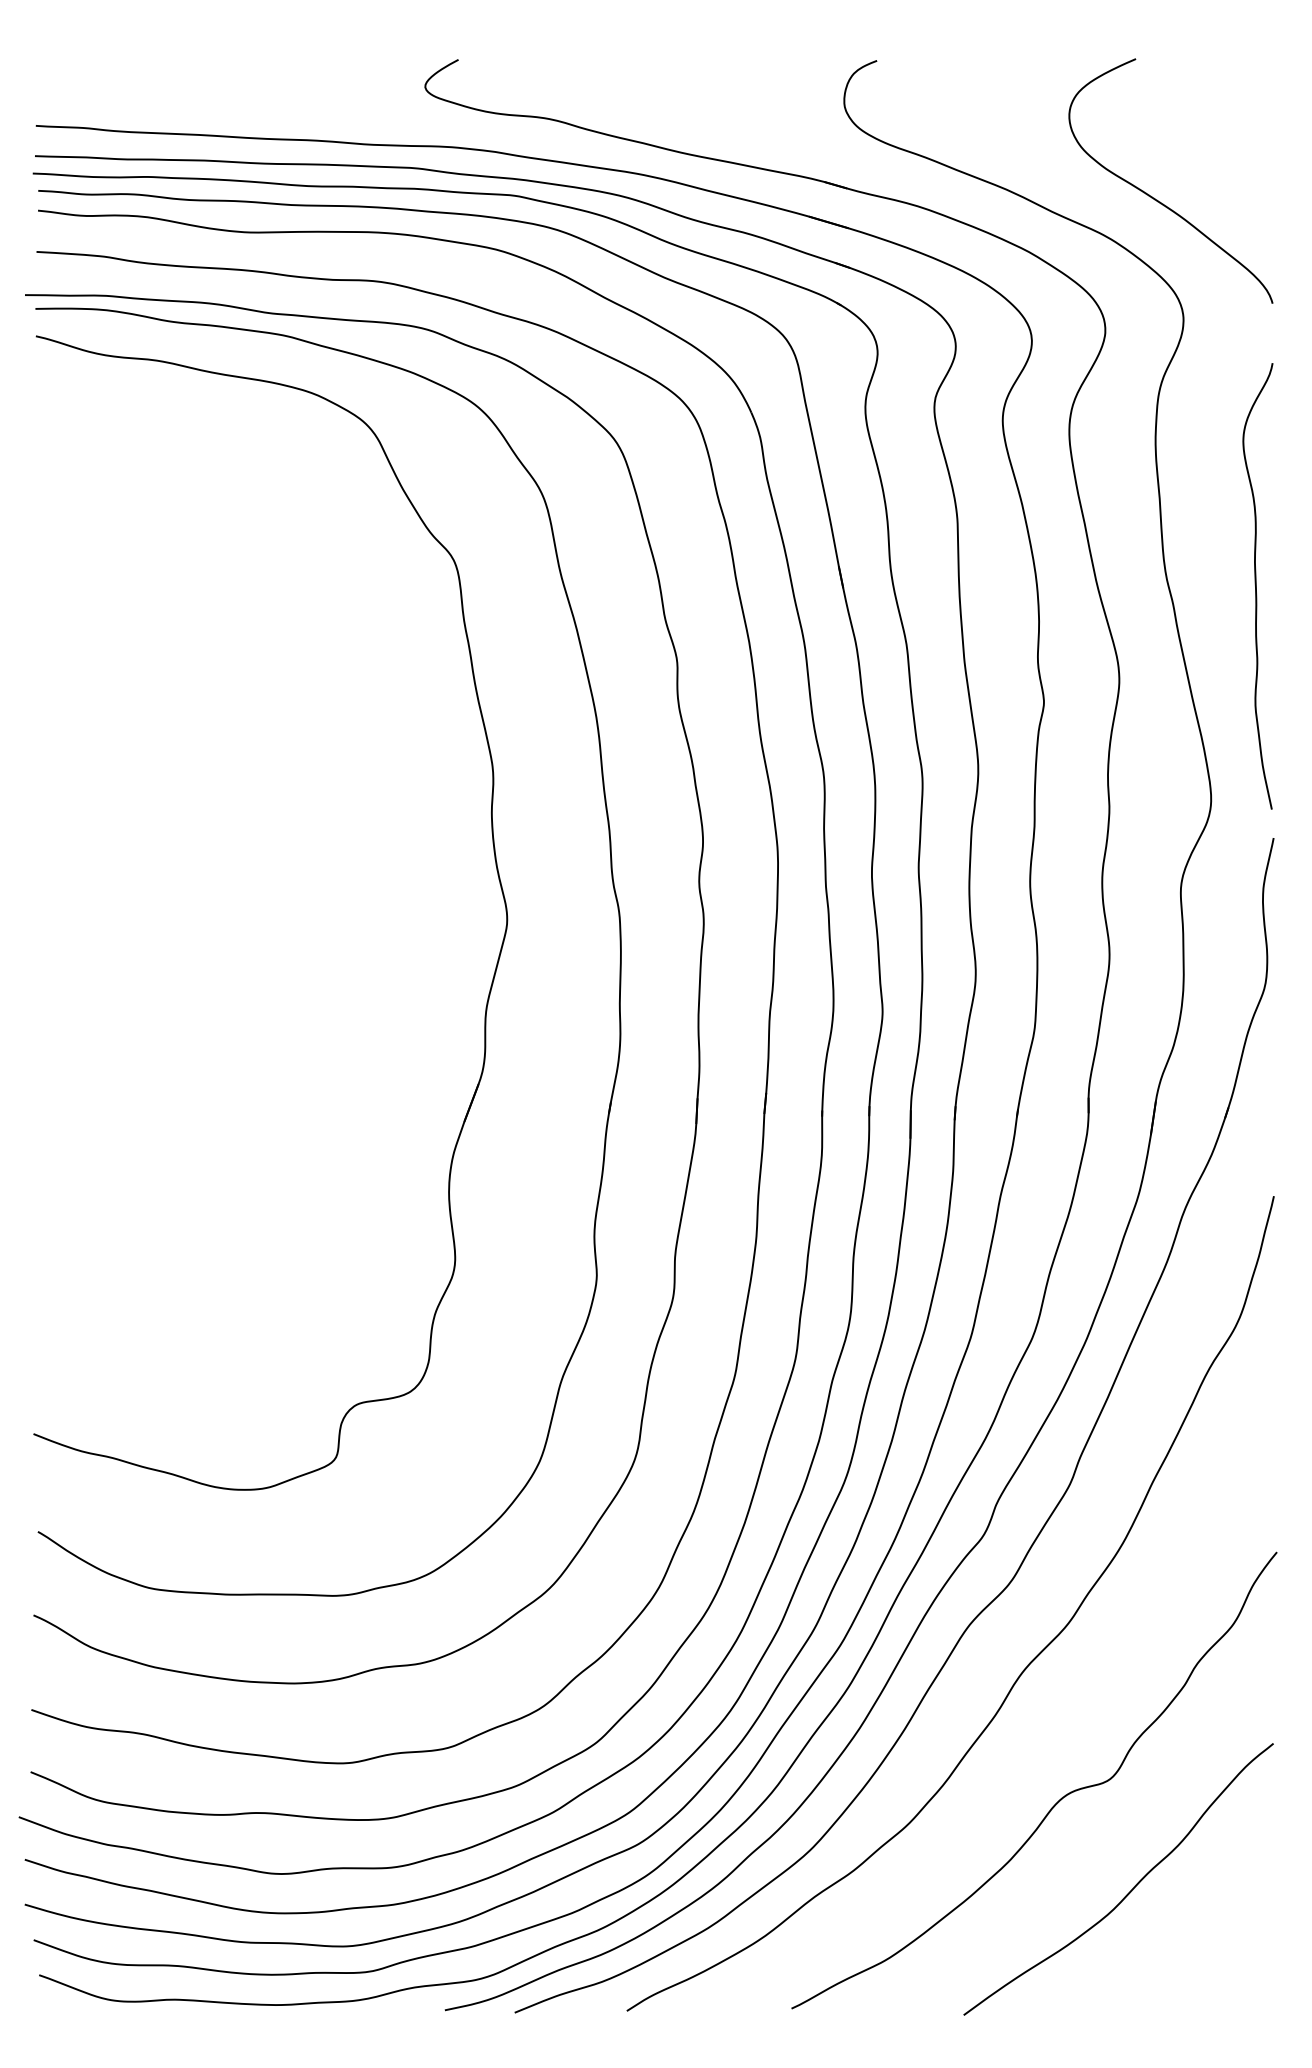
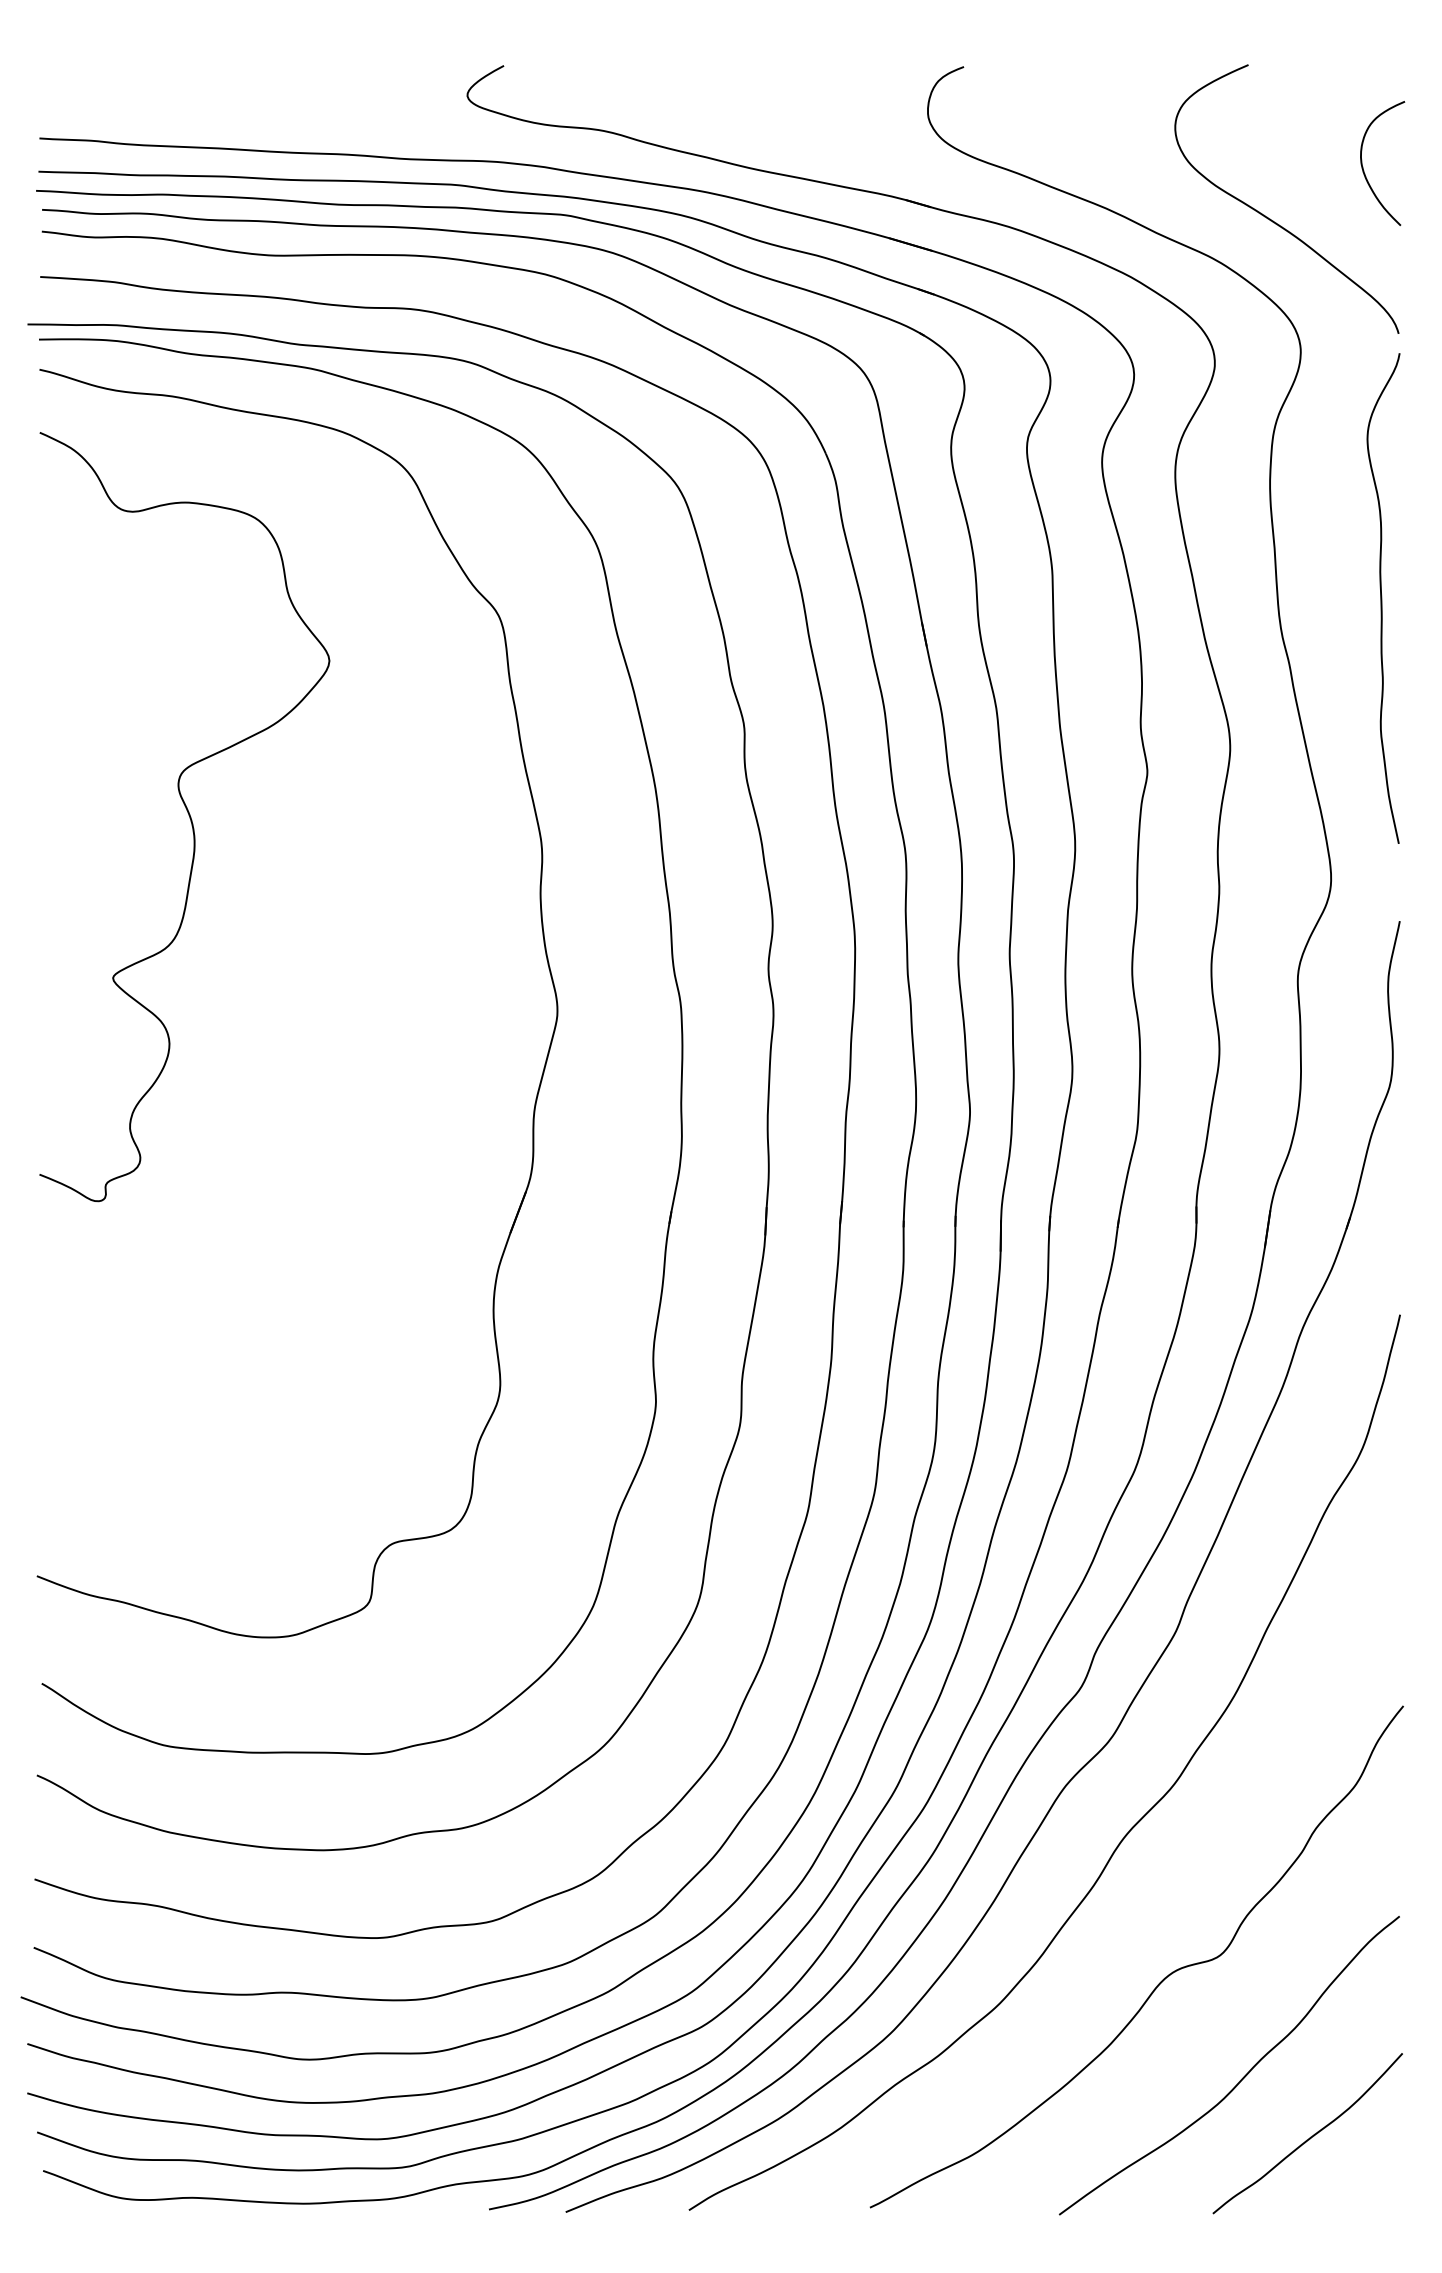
curve: (1240, 151) -> (1363, 166), added
curve: (1256, 586) -> (1382, 598), moved
curve: (171, 741) -> (188, 815), added
curve: (1192, 1943) -> (1310, 2136), added

